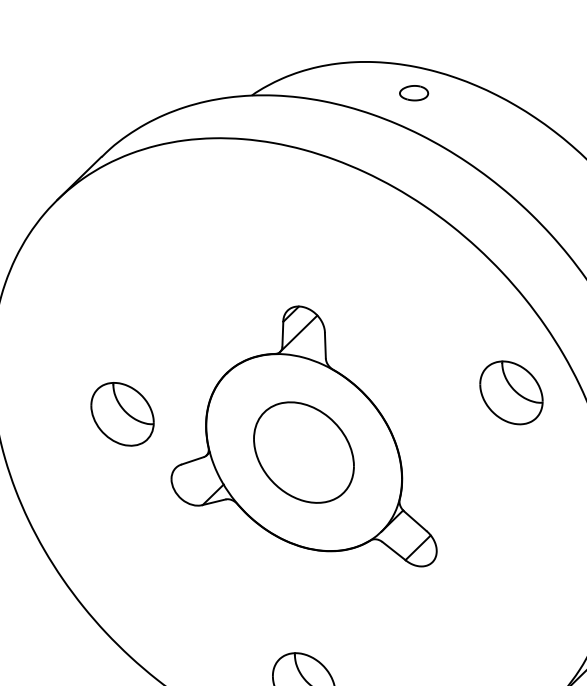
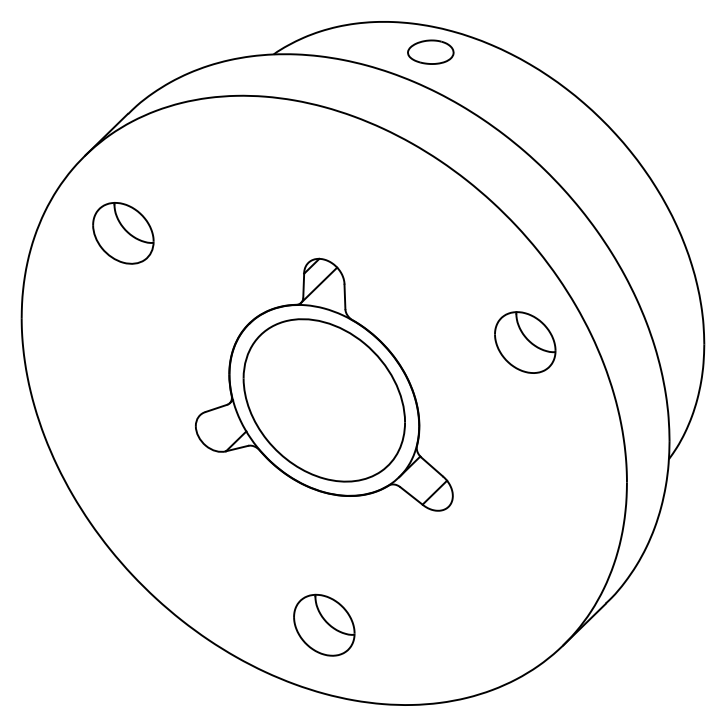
part: (413, 92) -> (430, 51), size x1.67
part: (122, 414) -> (123, 233), moved
part: (303, 452) -> (323, 400), size x1.67

